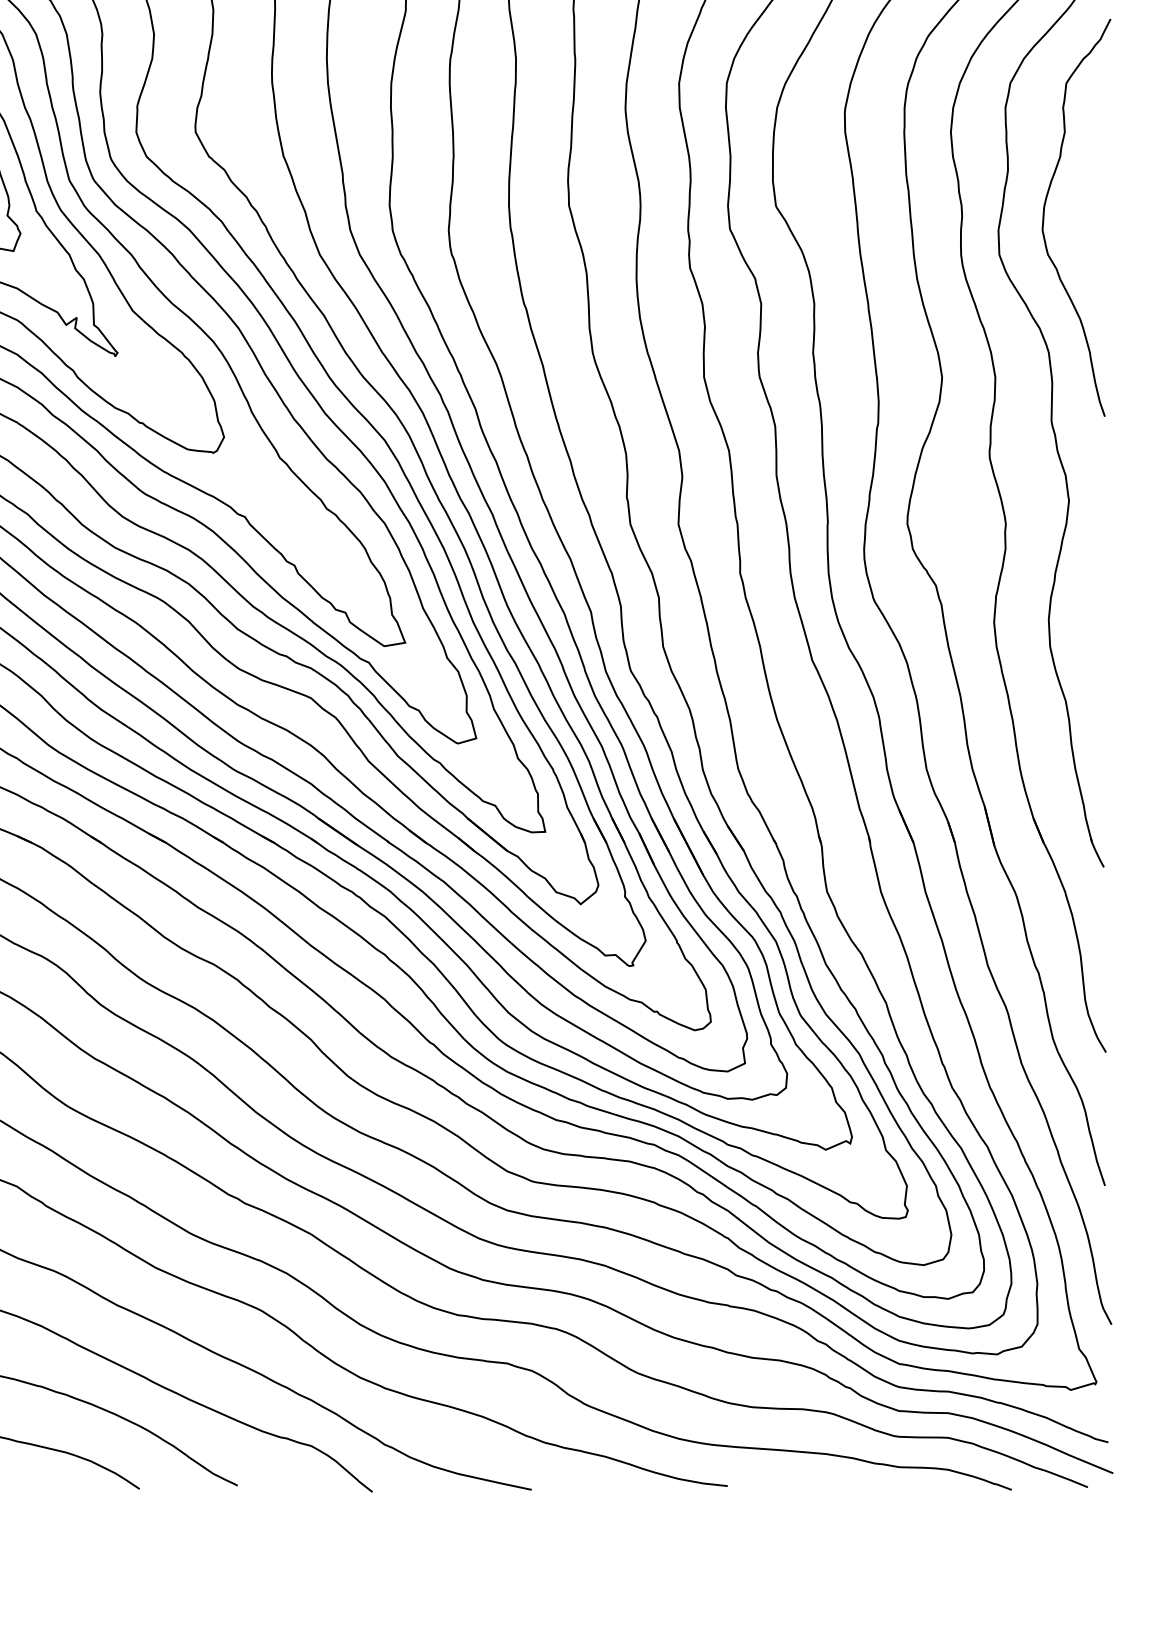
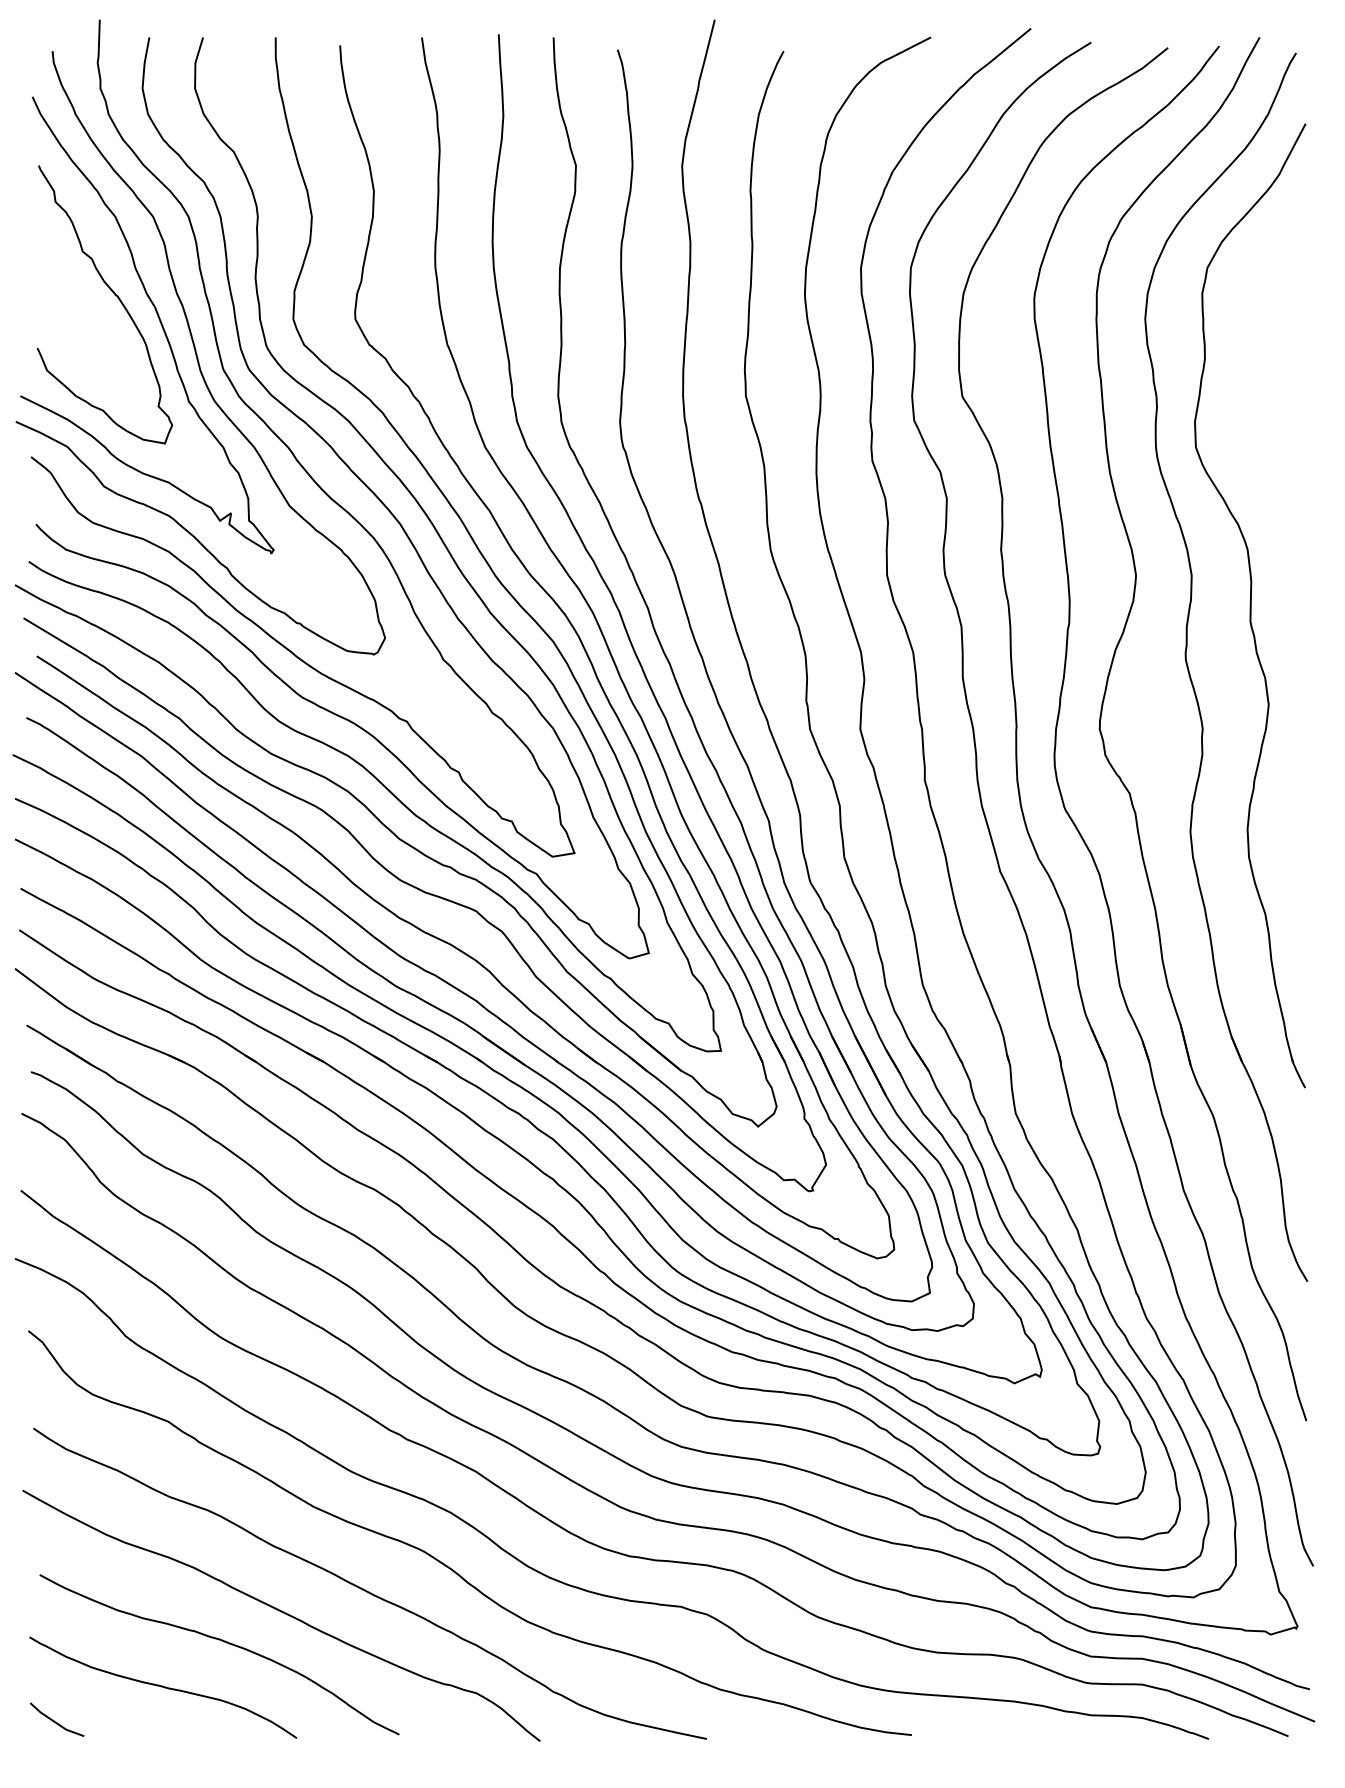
curve: (1044, 215) -> (1243, 406), removed

